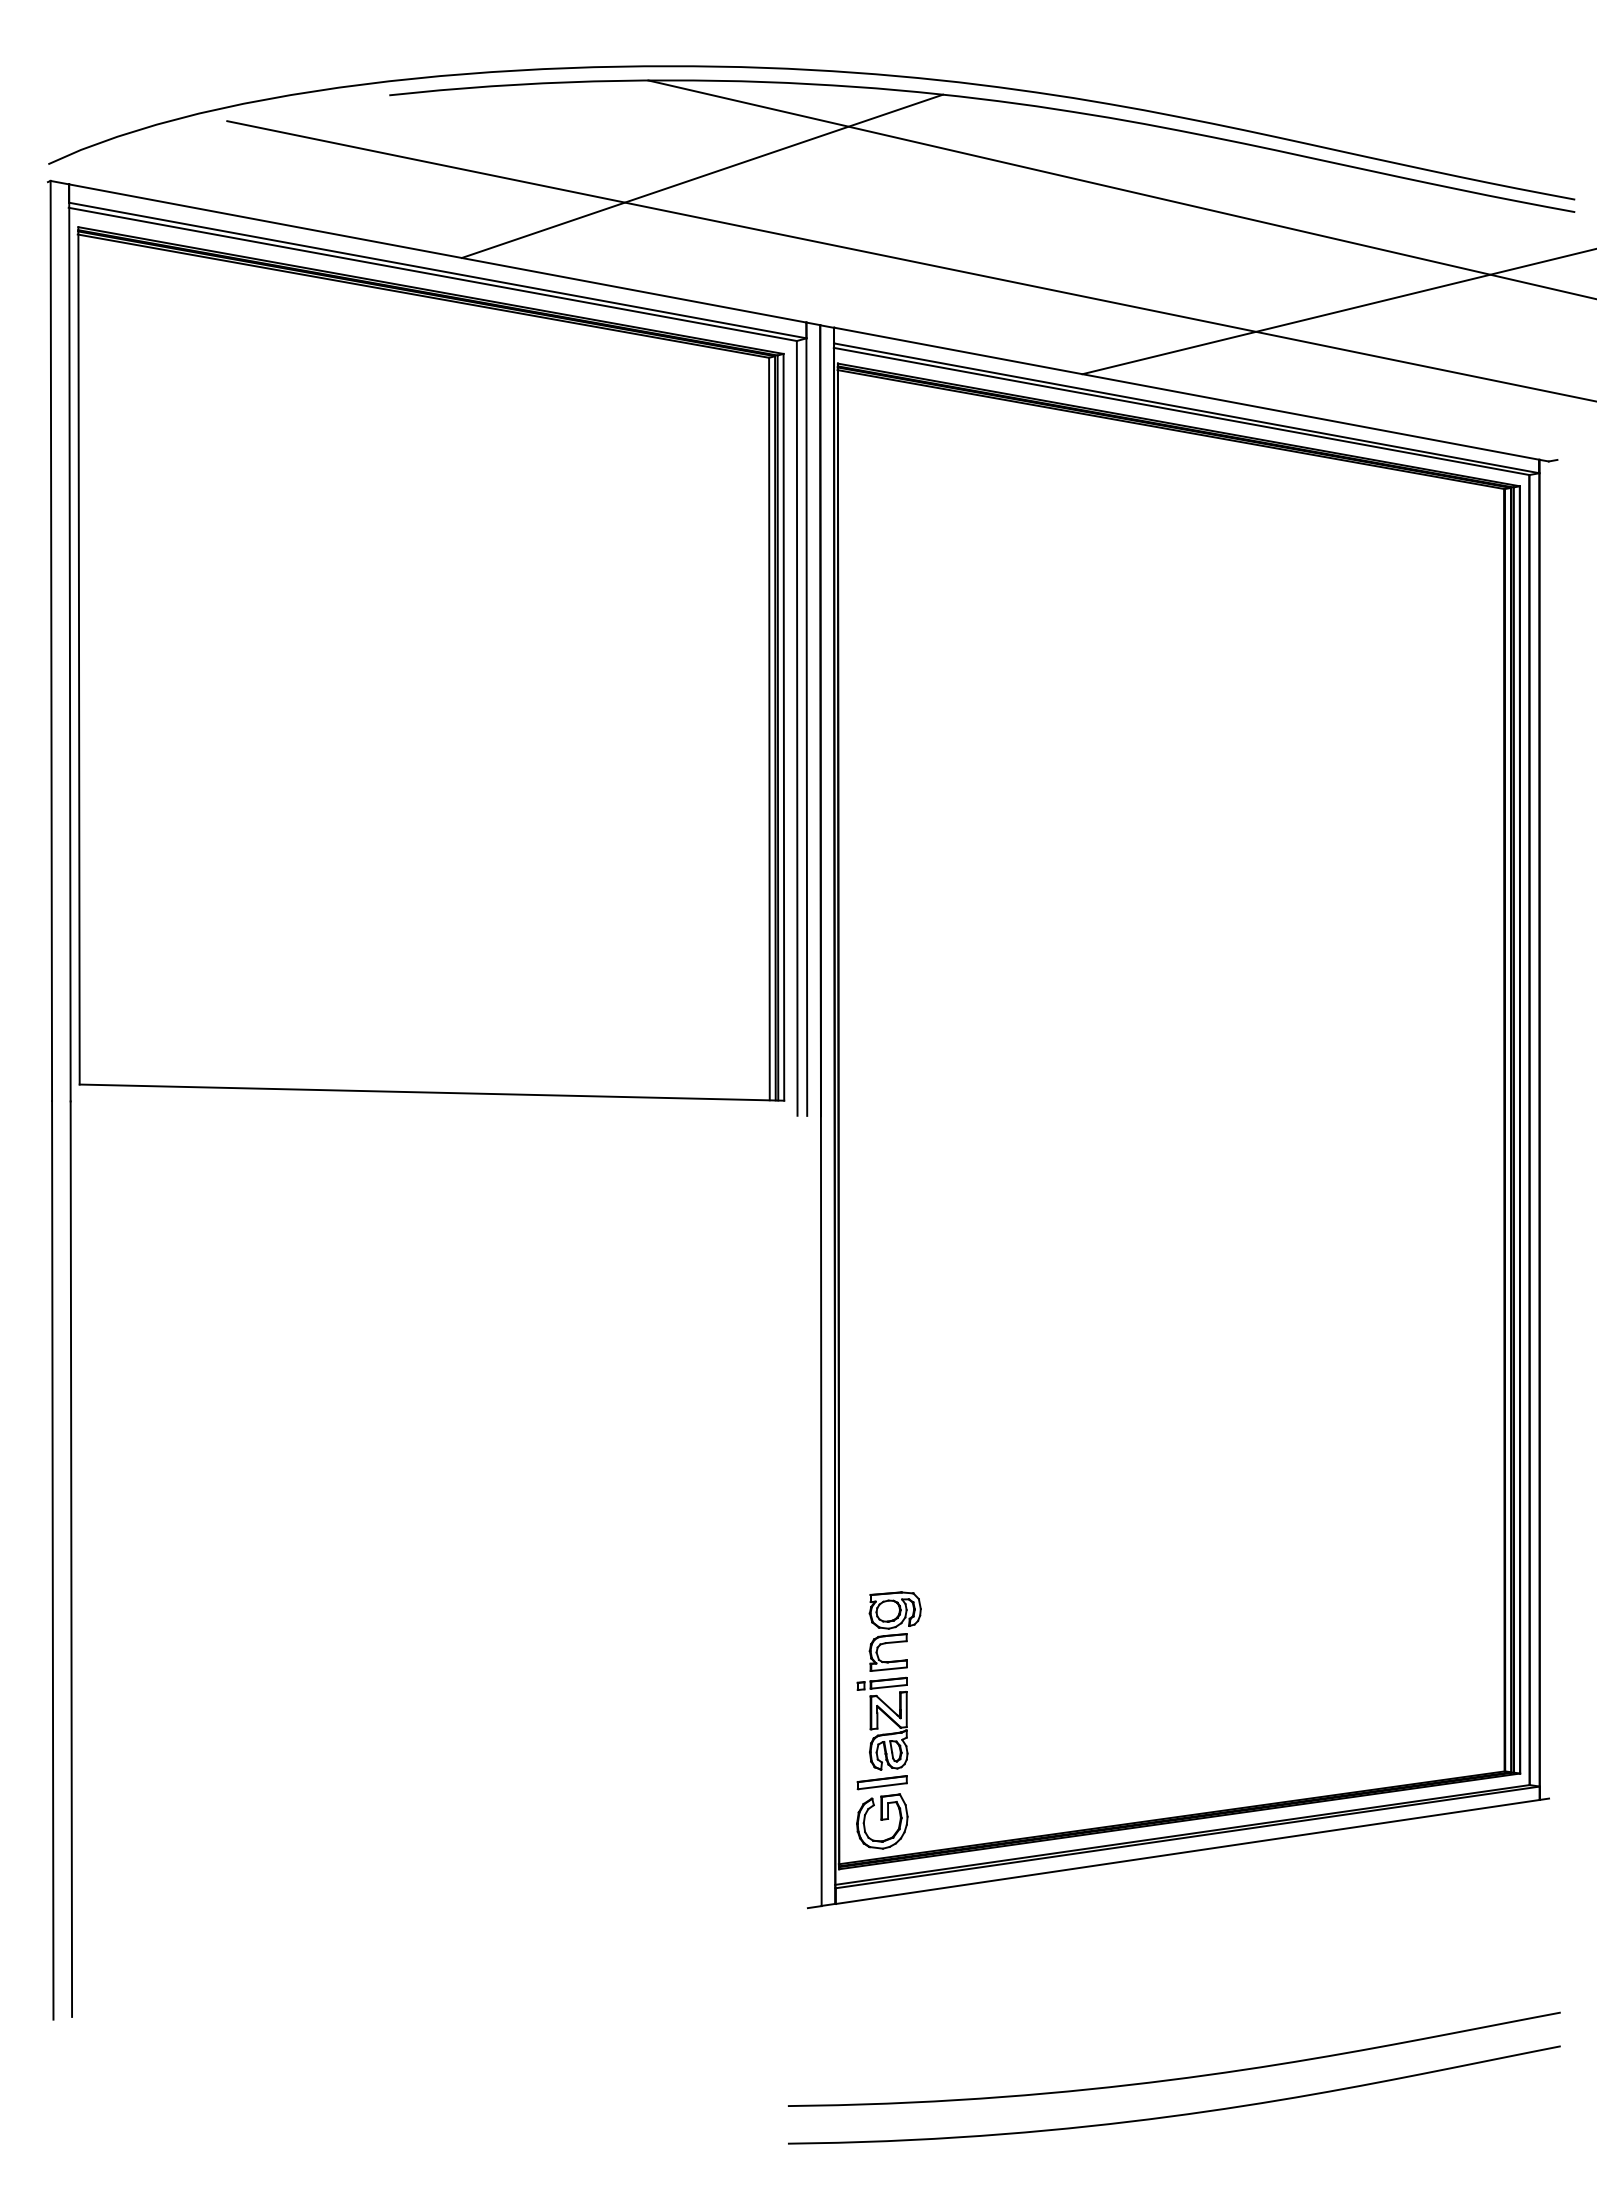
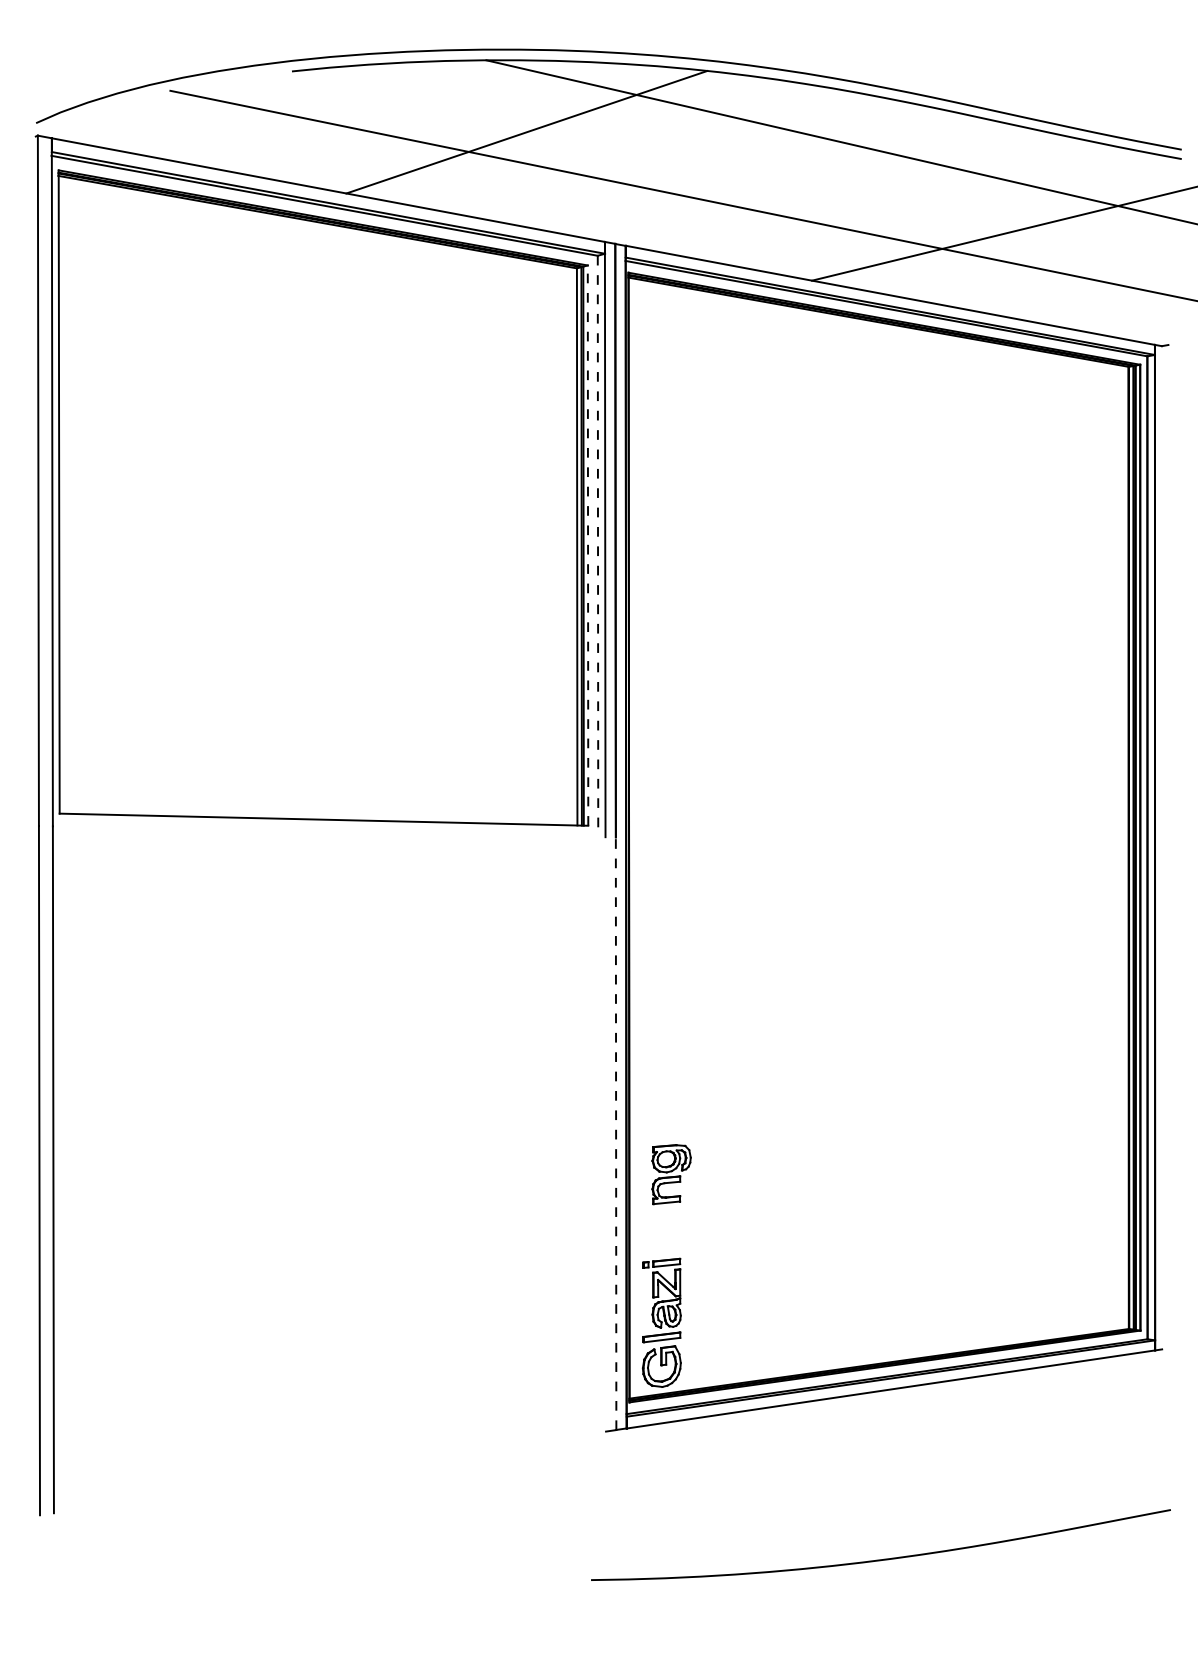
line: (783, 726) -> (587, 545), solid -> dashed
line: (797, 728) -> (598, 546), solid -> dashed
line: (821, 1511) -> (616, 1133), solid -> dashed
part: (894, 1631) -> (671, 1174), moved
curve: (1176, 2114) -> (882, 1586), removed

